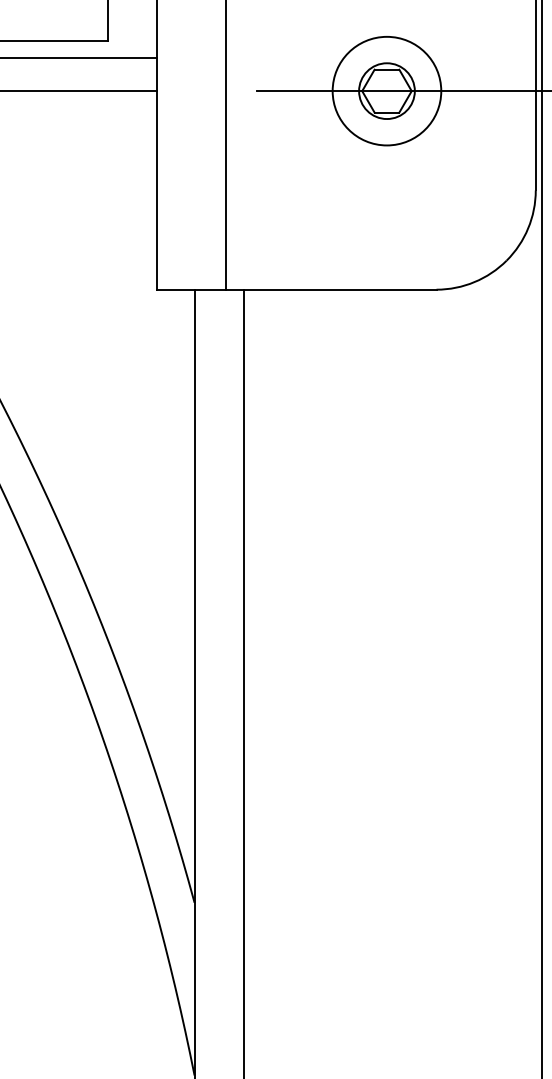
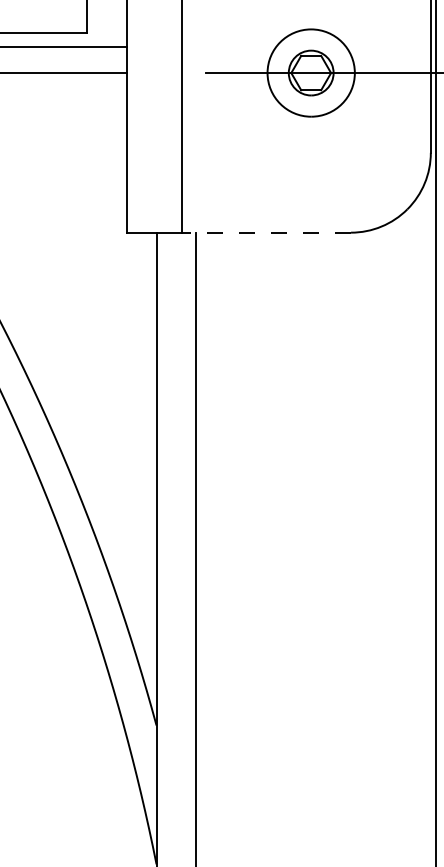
line: (330, 289) -> (265, 232), solid -> dashed

